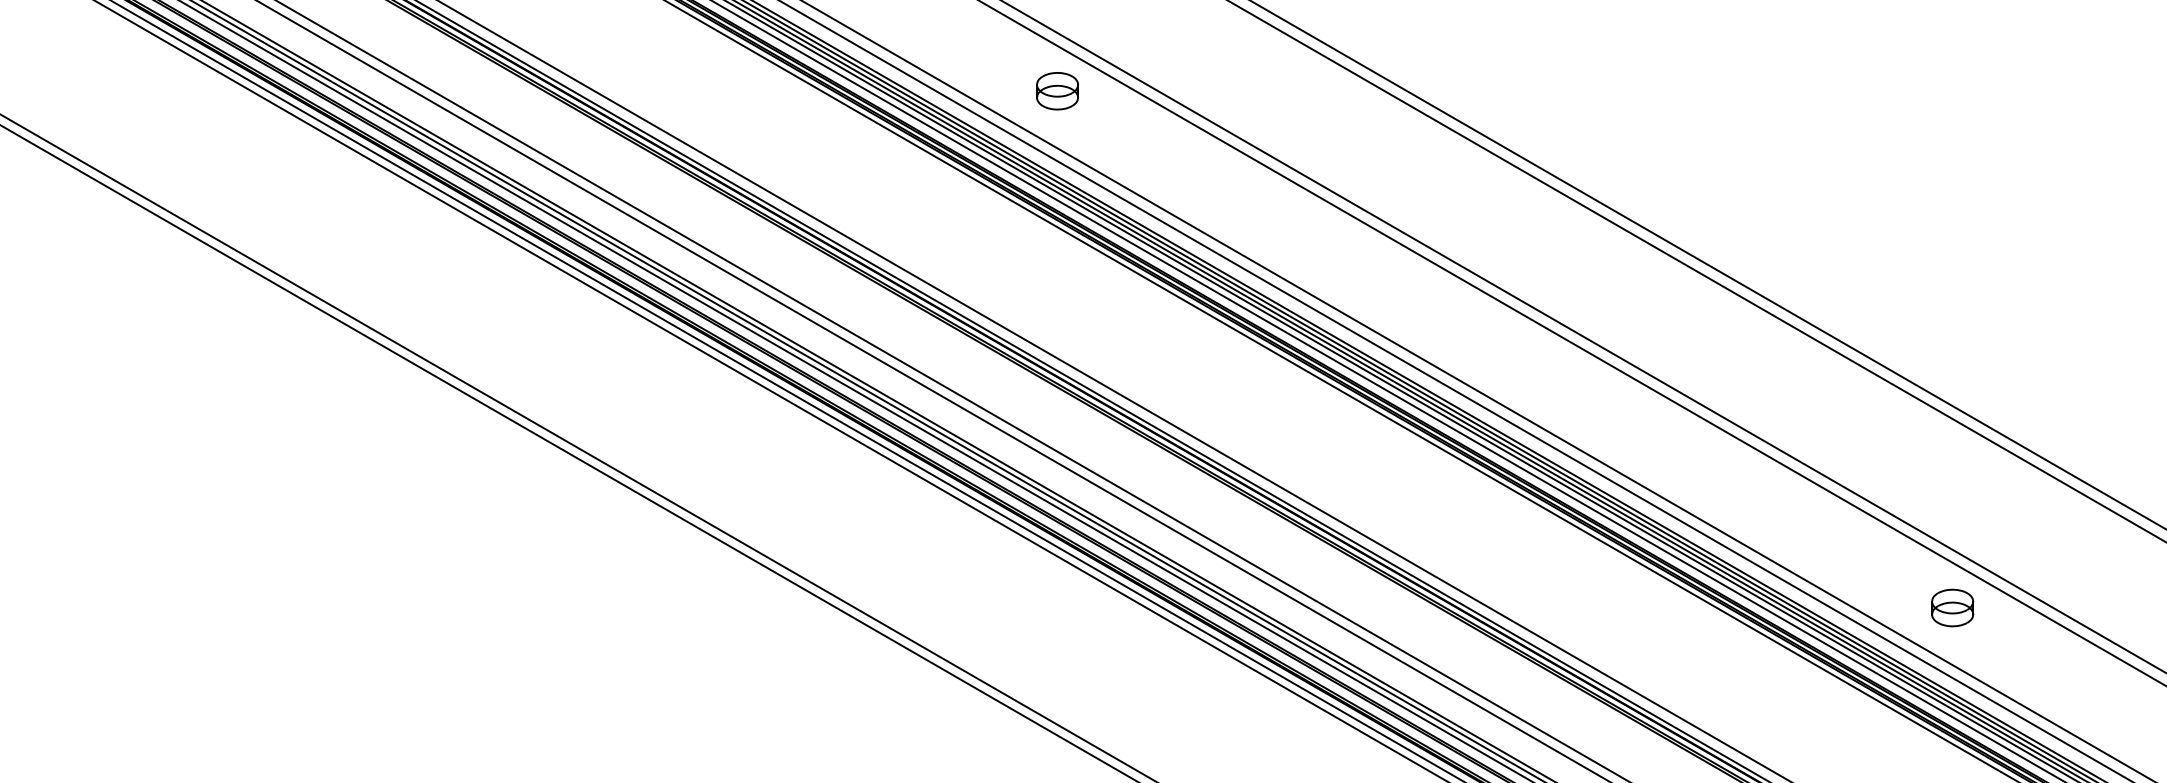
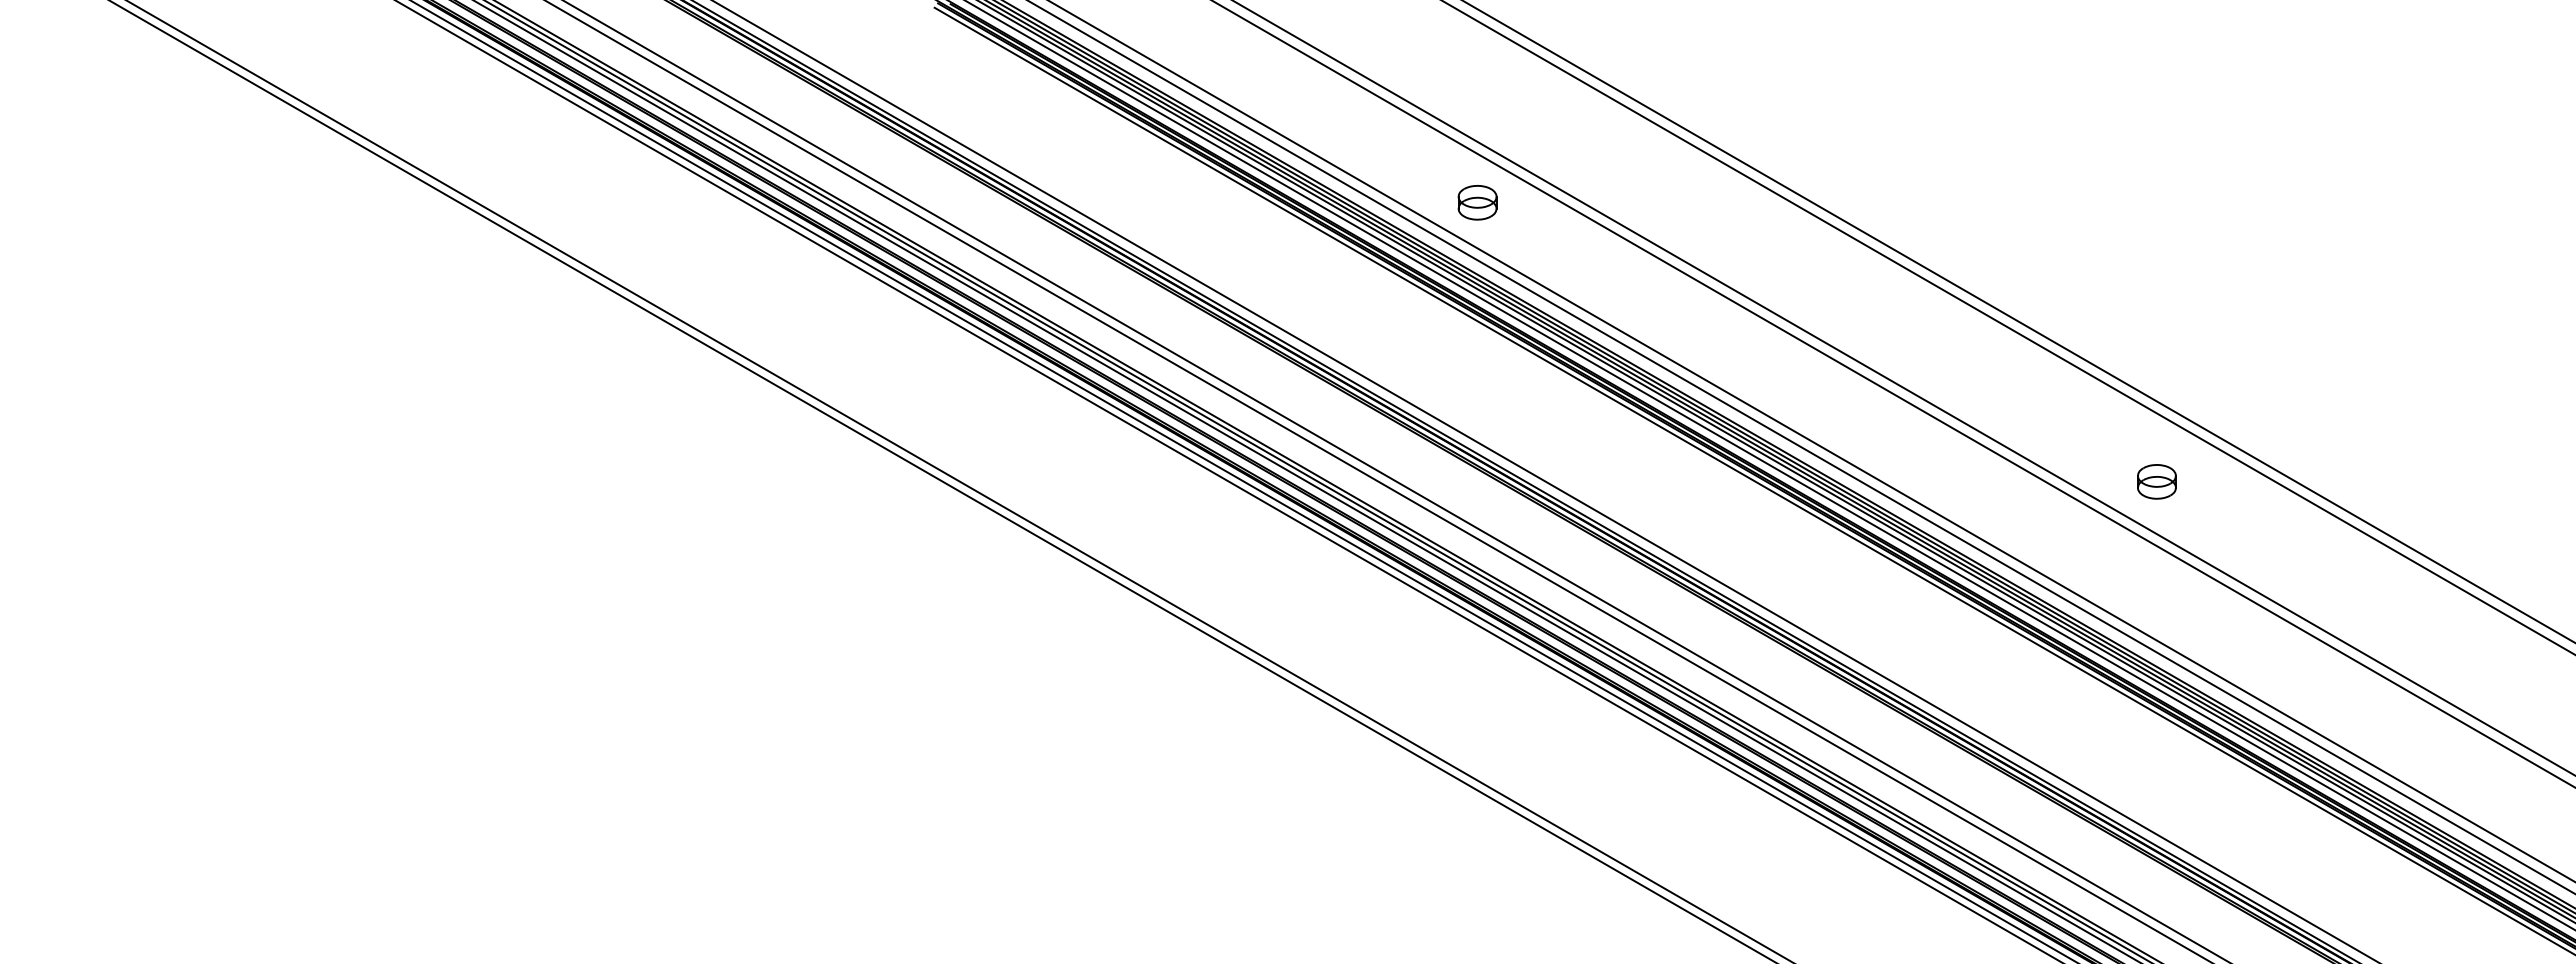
part: (1057, 90) -> (1477, 202), moved
part: (1952, 607) -> (2156, 481), moved

